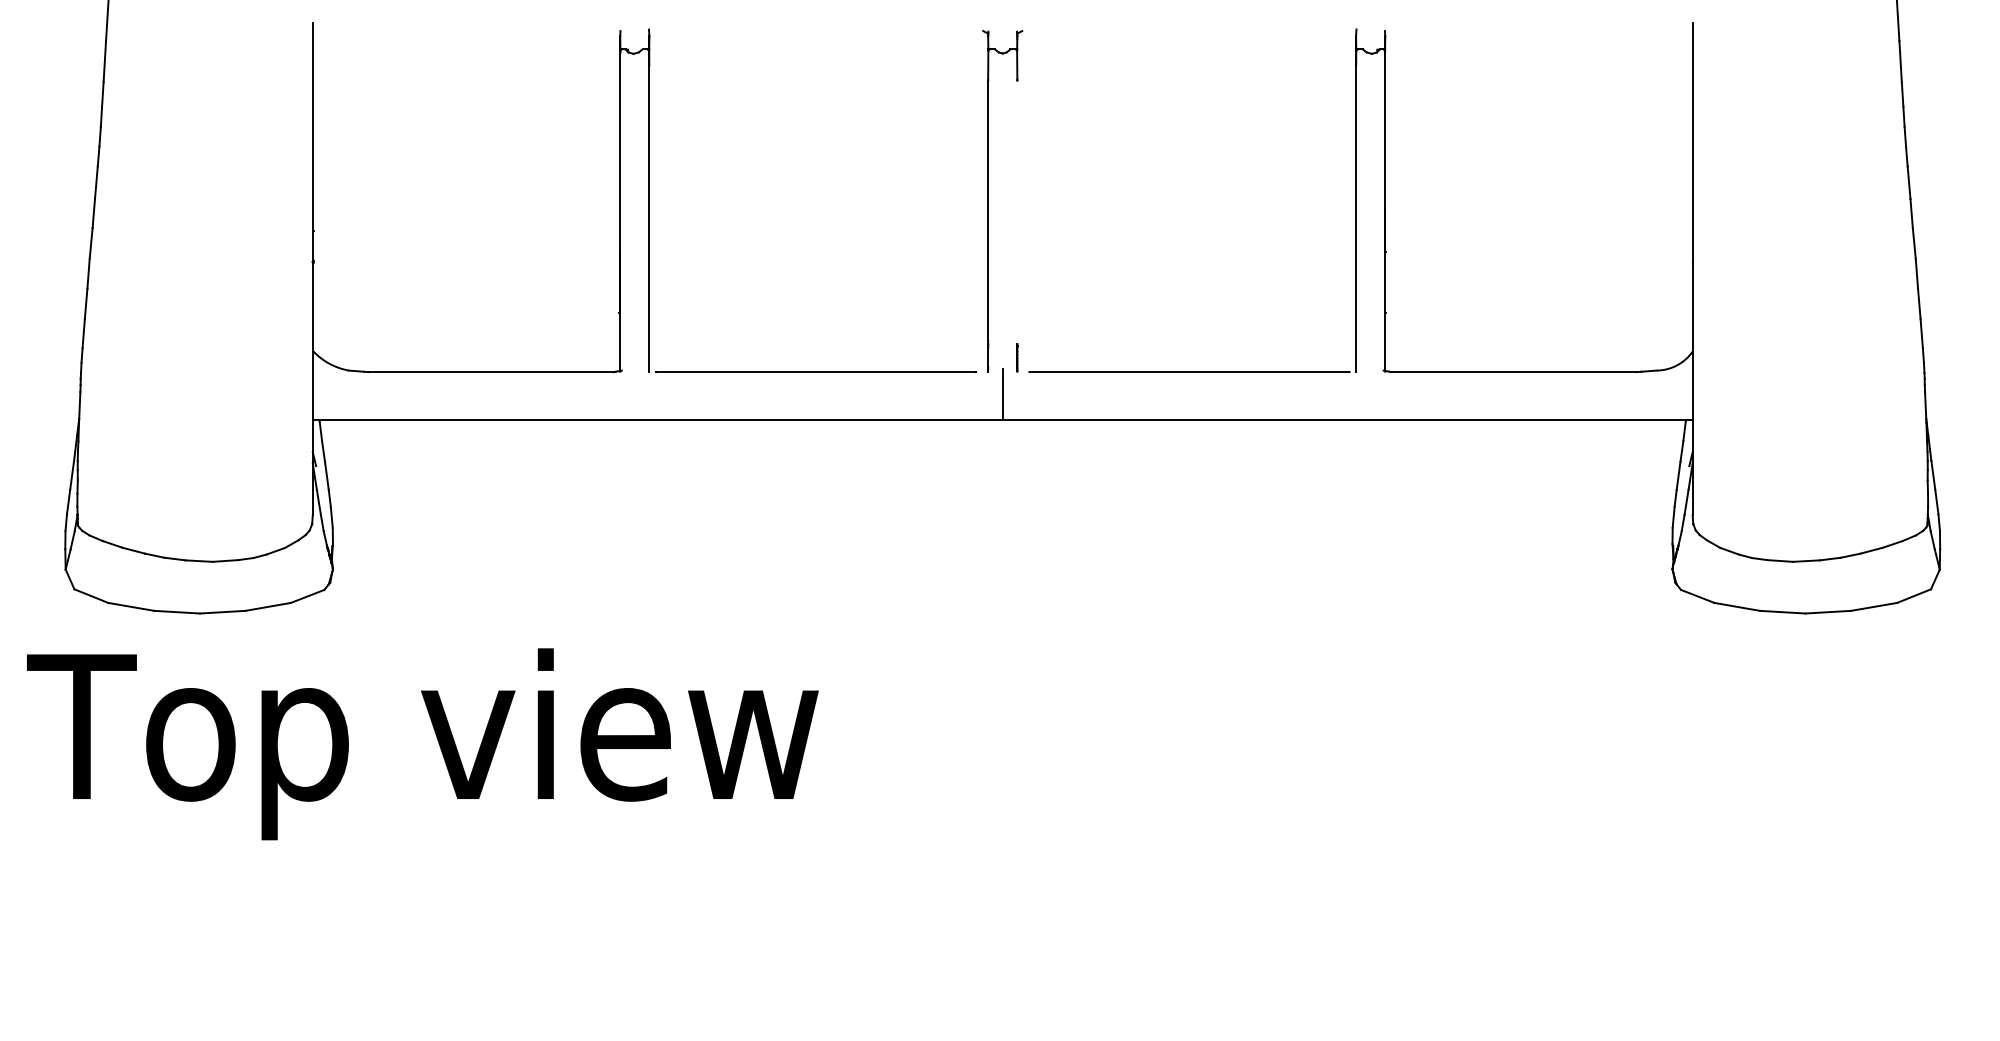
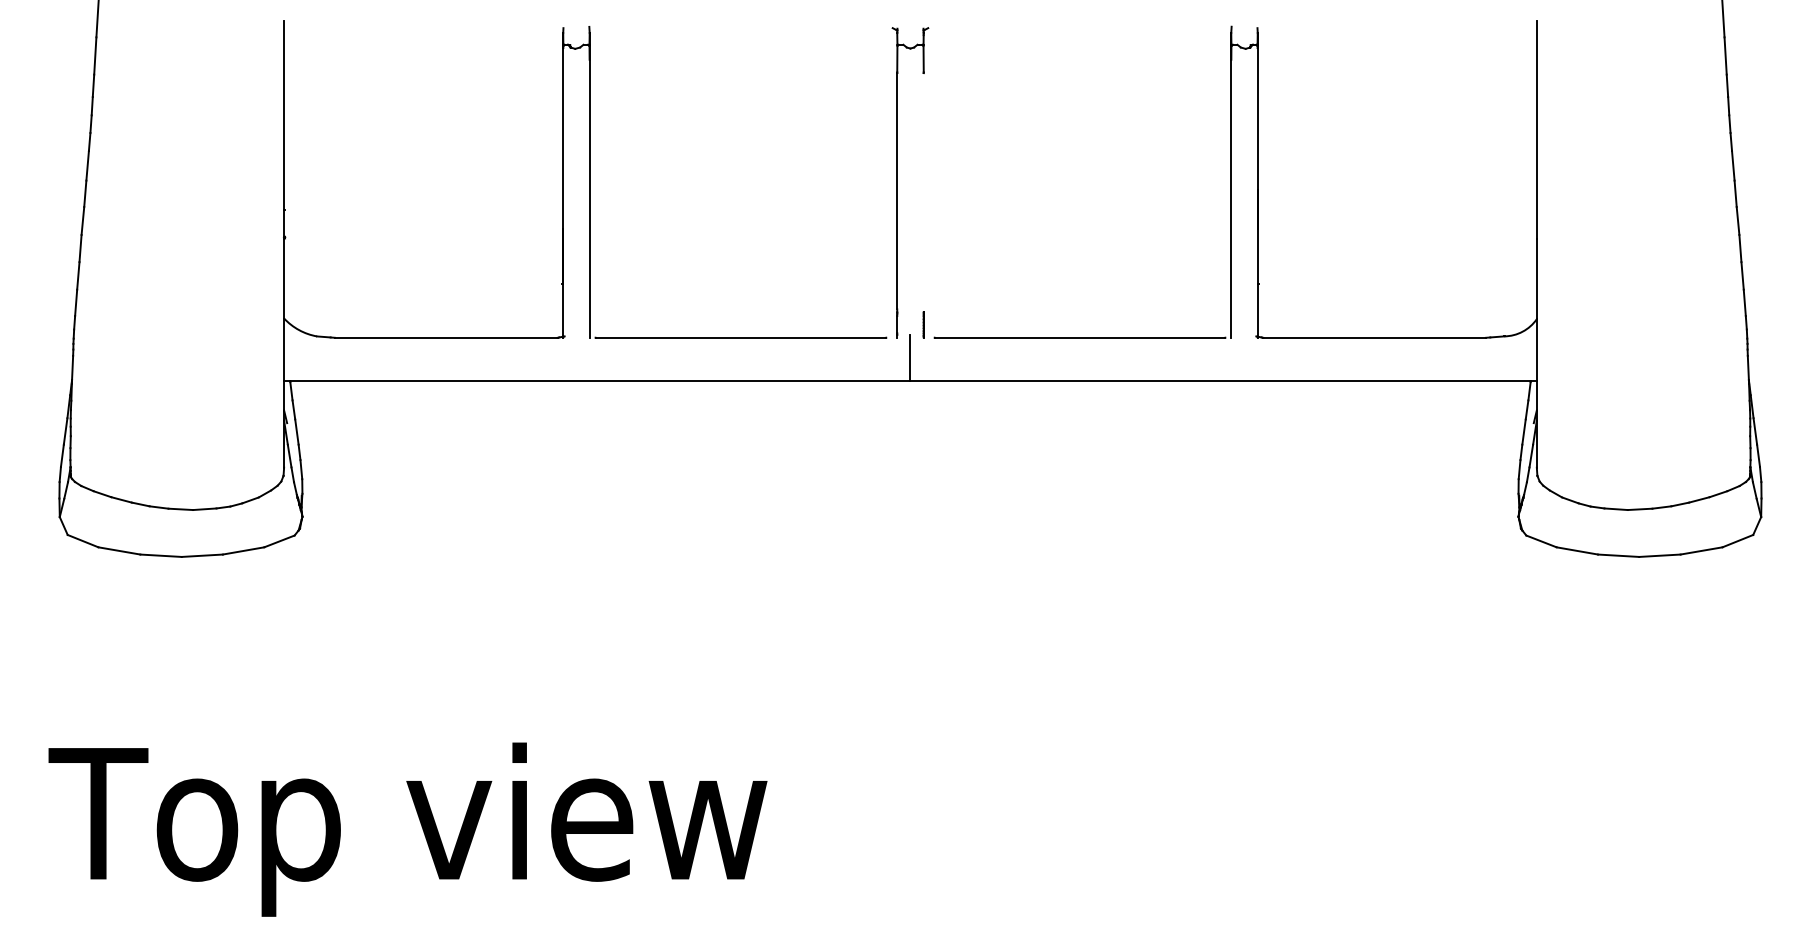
text: (422, 744) -> (407, 829), moved

